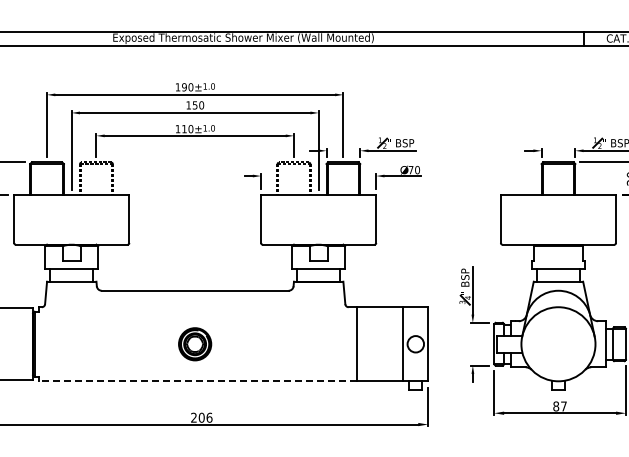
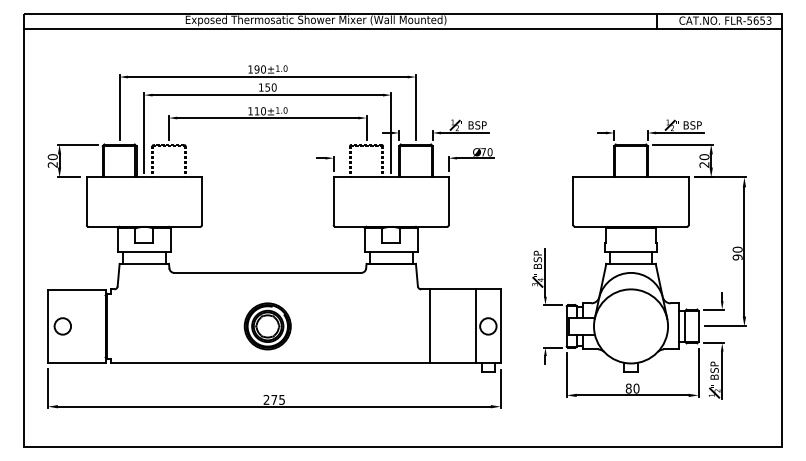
part: (194, 344) -> (267, 326), size x1.43
line: (197, 381) -> (270, 363), dashed -> solid
text: (563, 406) -> (636, 388), 87 -> 80
text: (205, 417) -> (278, 399), 206 -> 275

